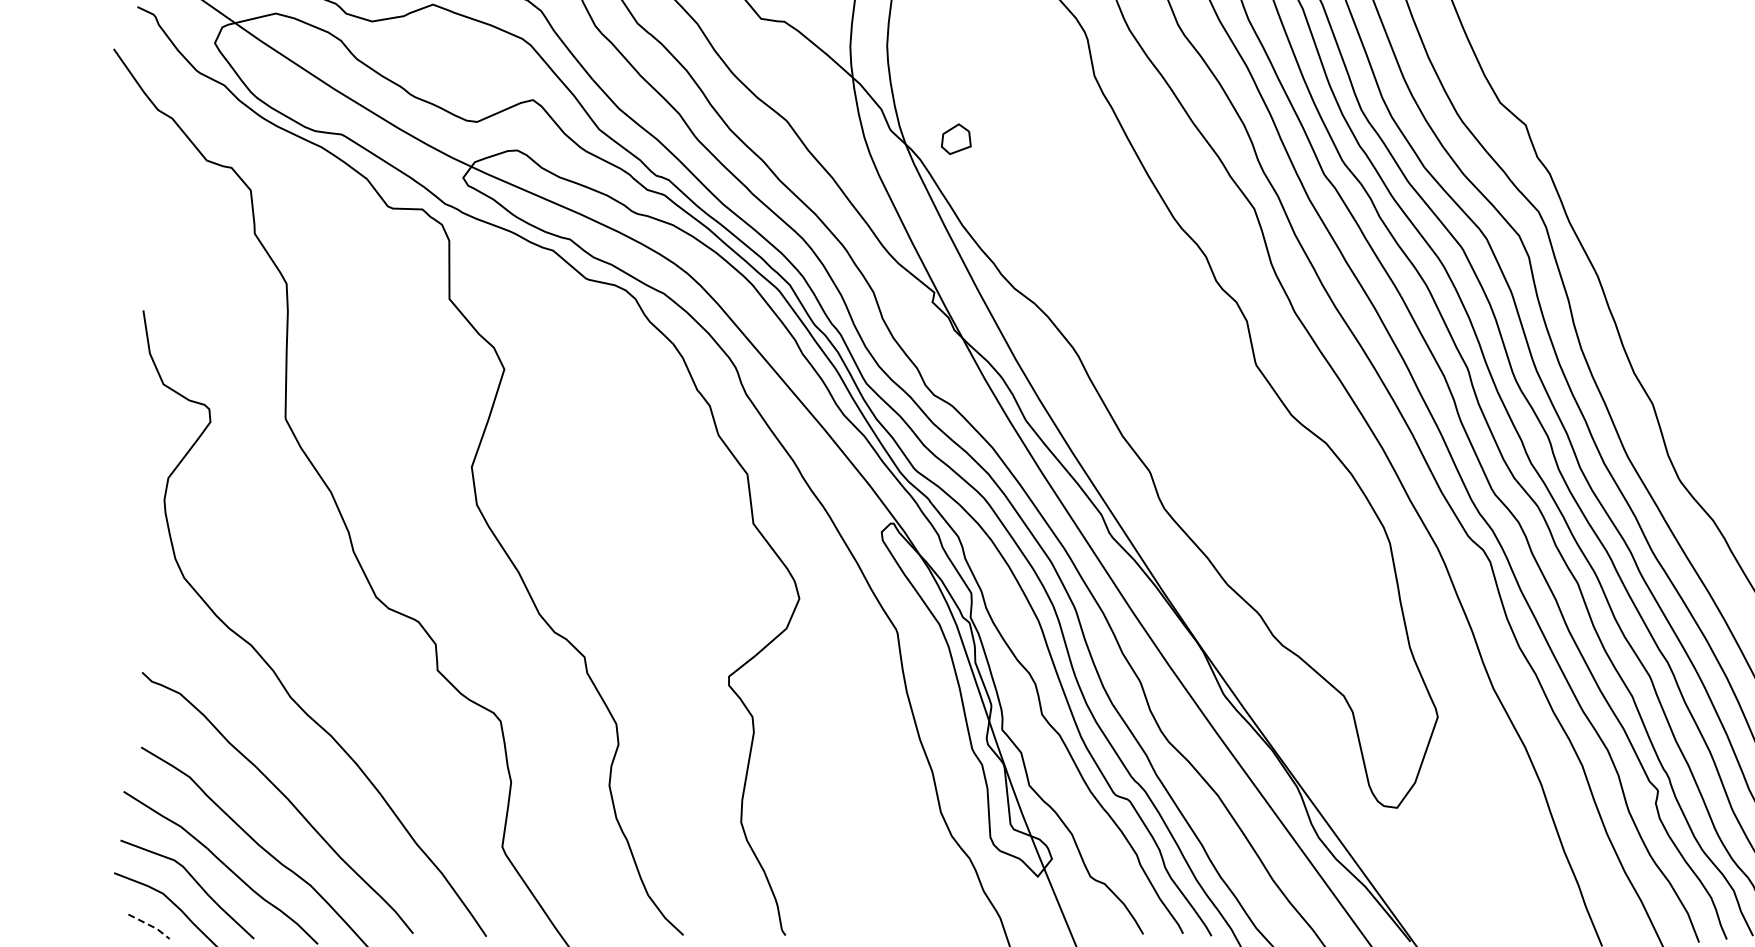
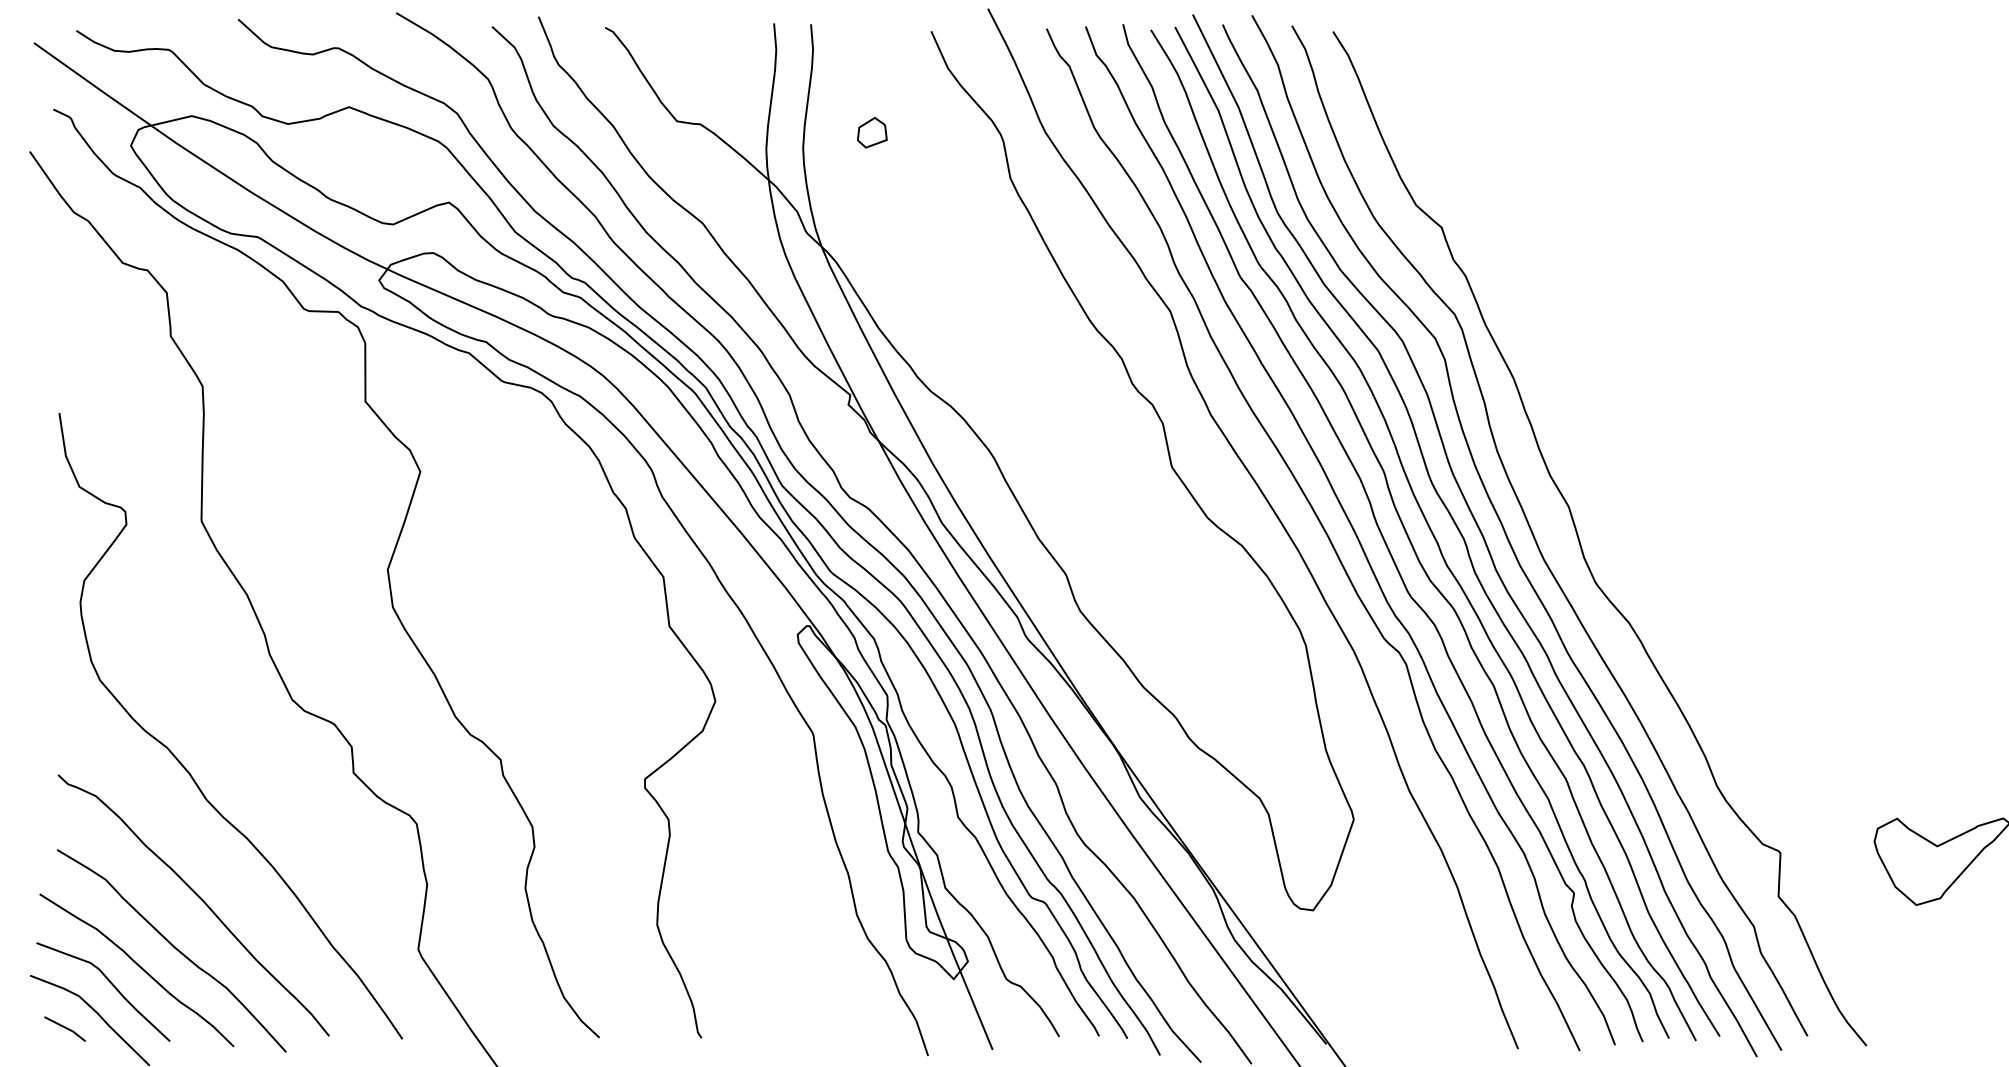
part: (956, 138) -> (872, 132), moved
line: (150, 925) -> (66, 1028), dashed -> solid

